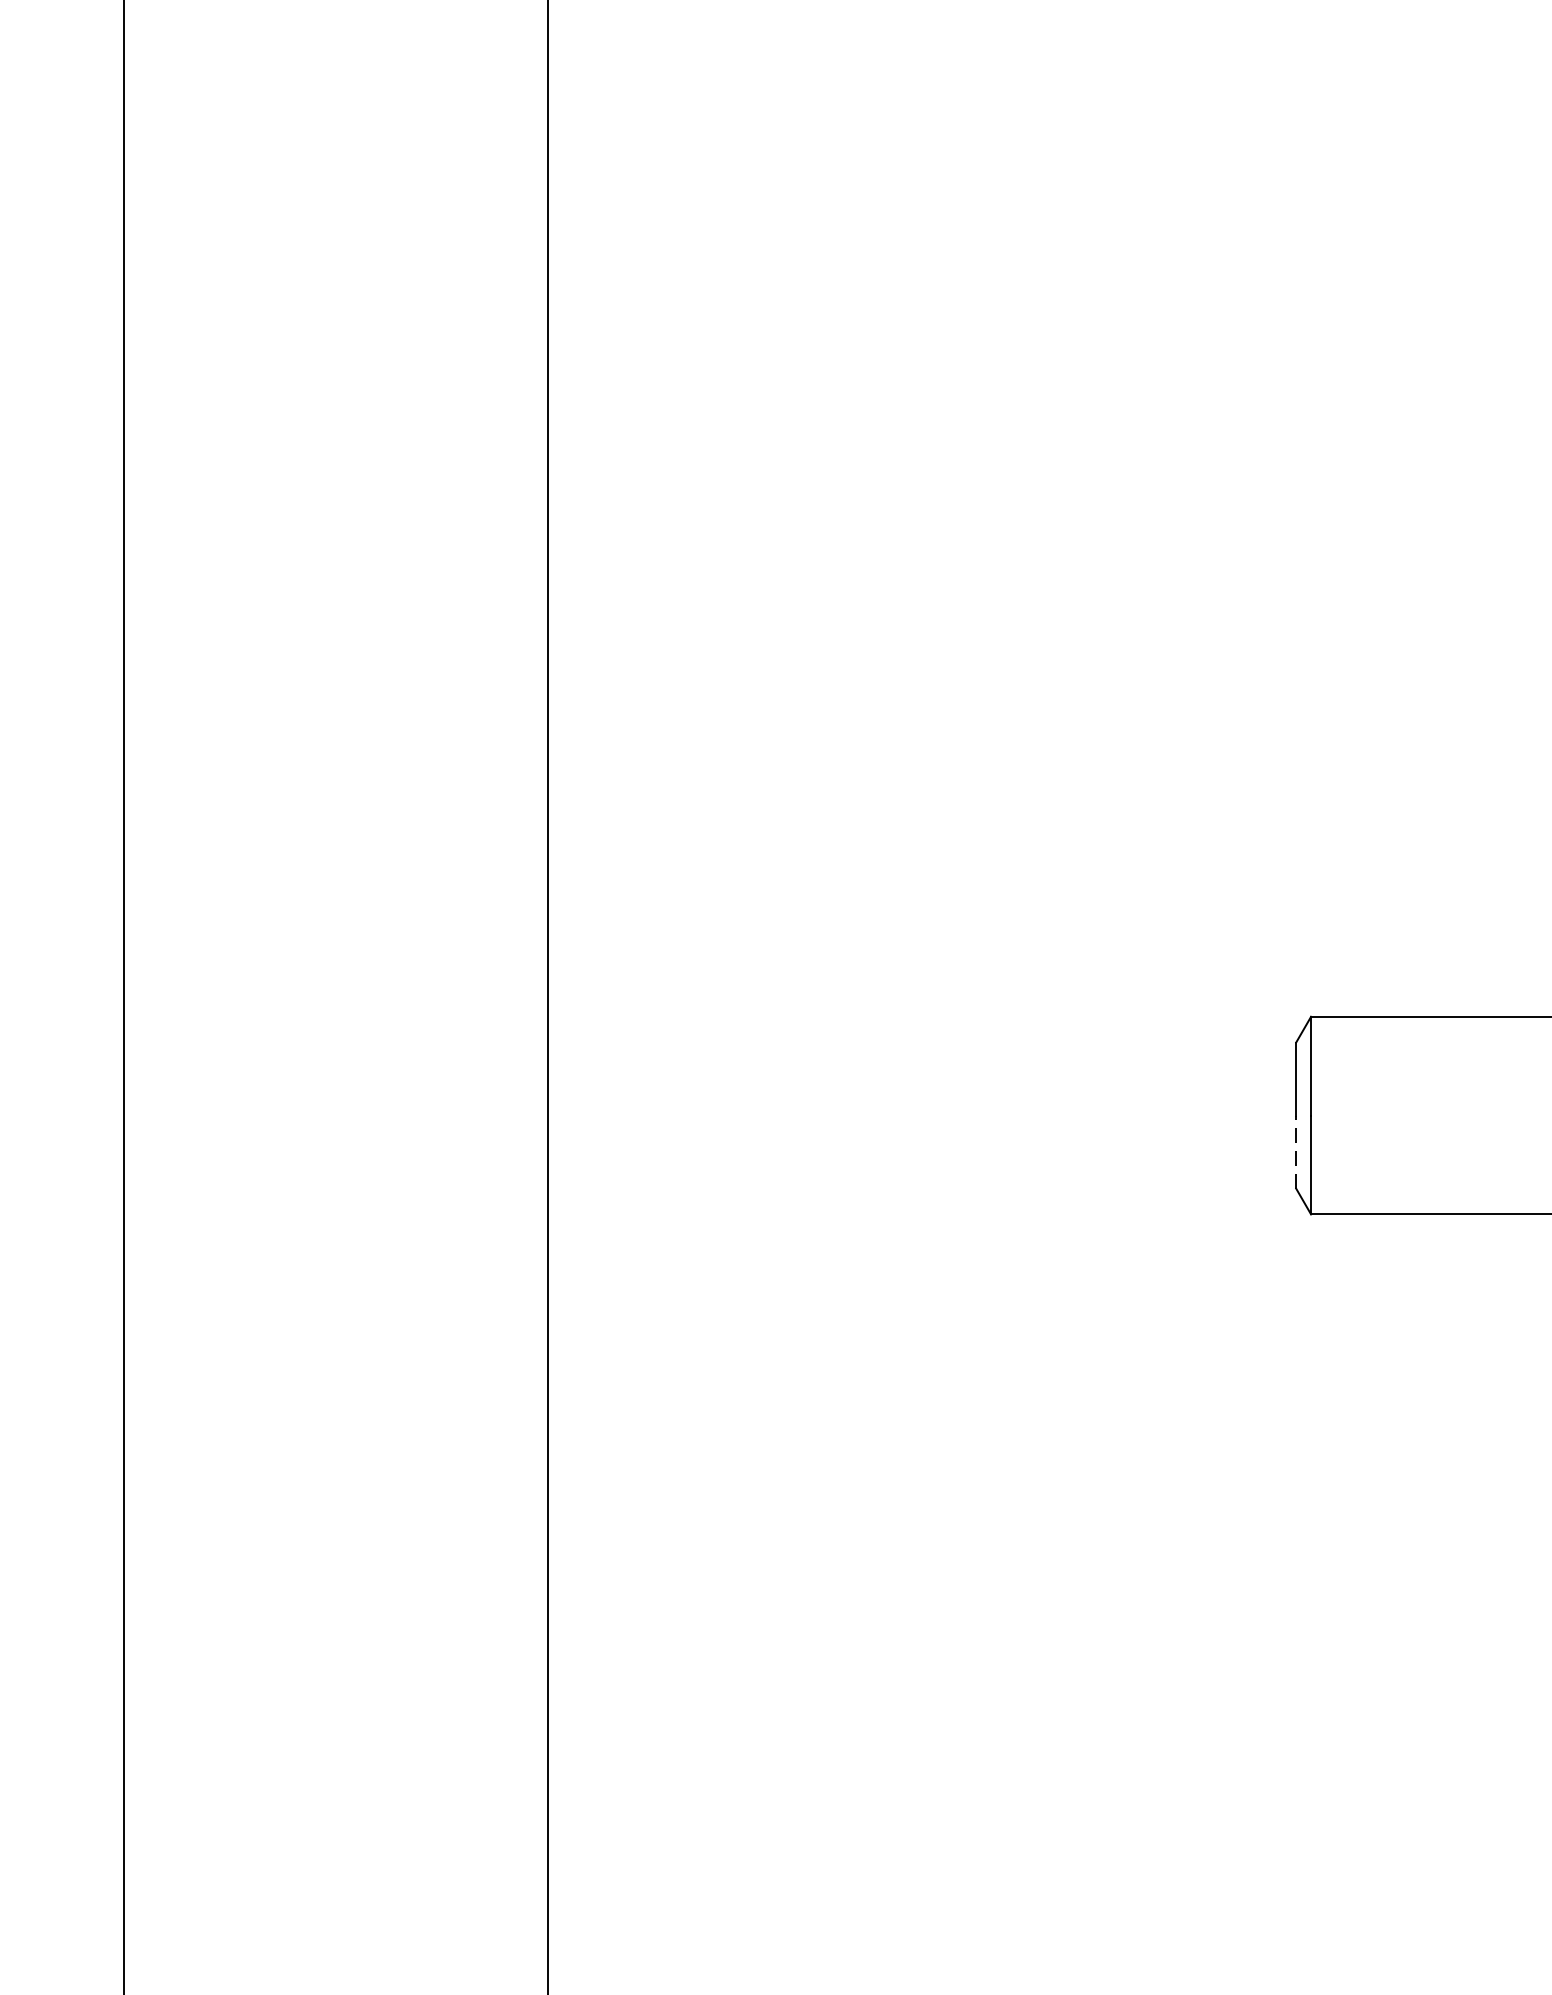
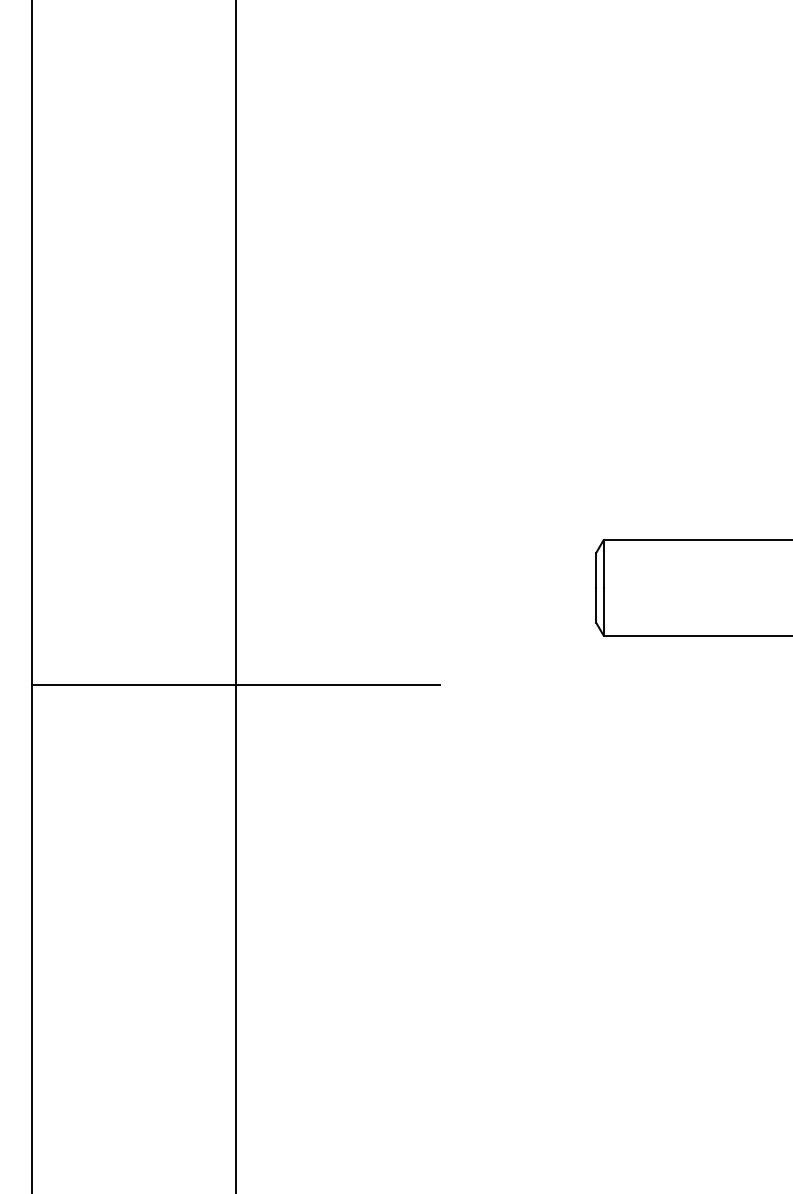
line: (1296, 1152) -> (596, 605), dashed -> solid
line: (547, 1316) -> (235, 684), added

